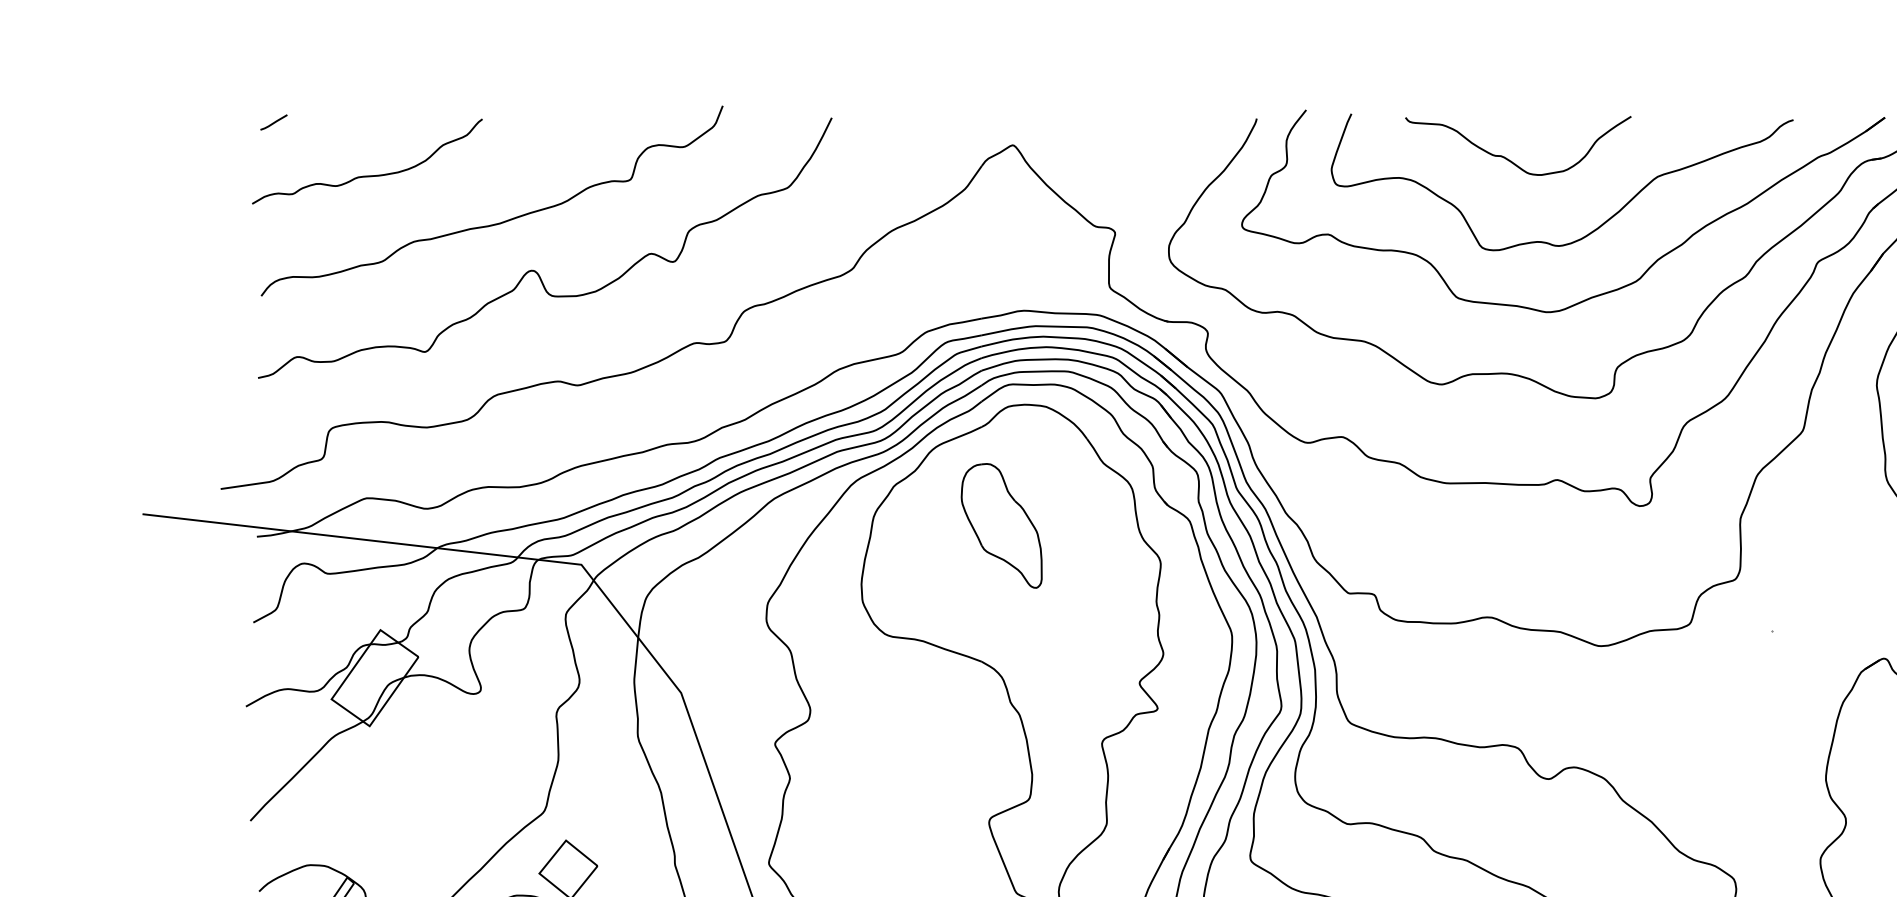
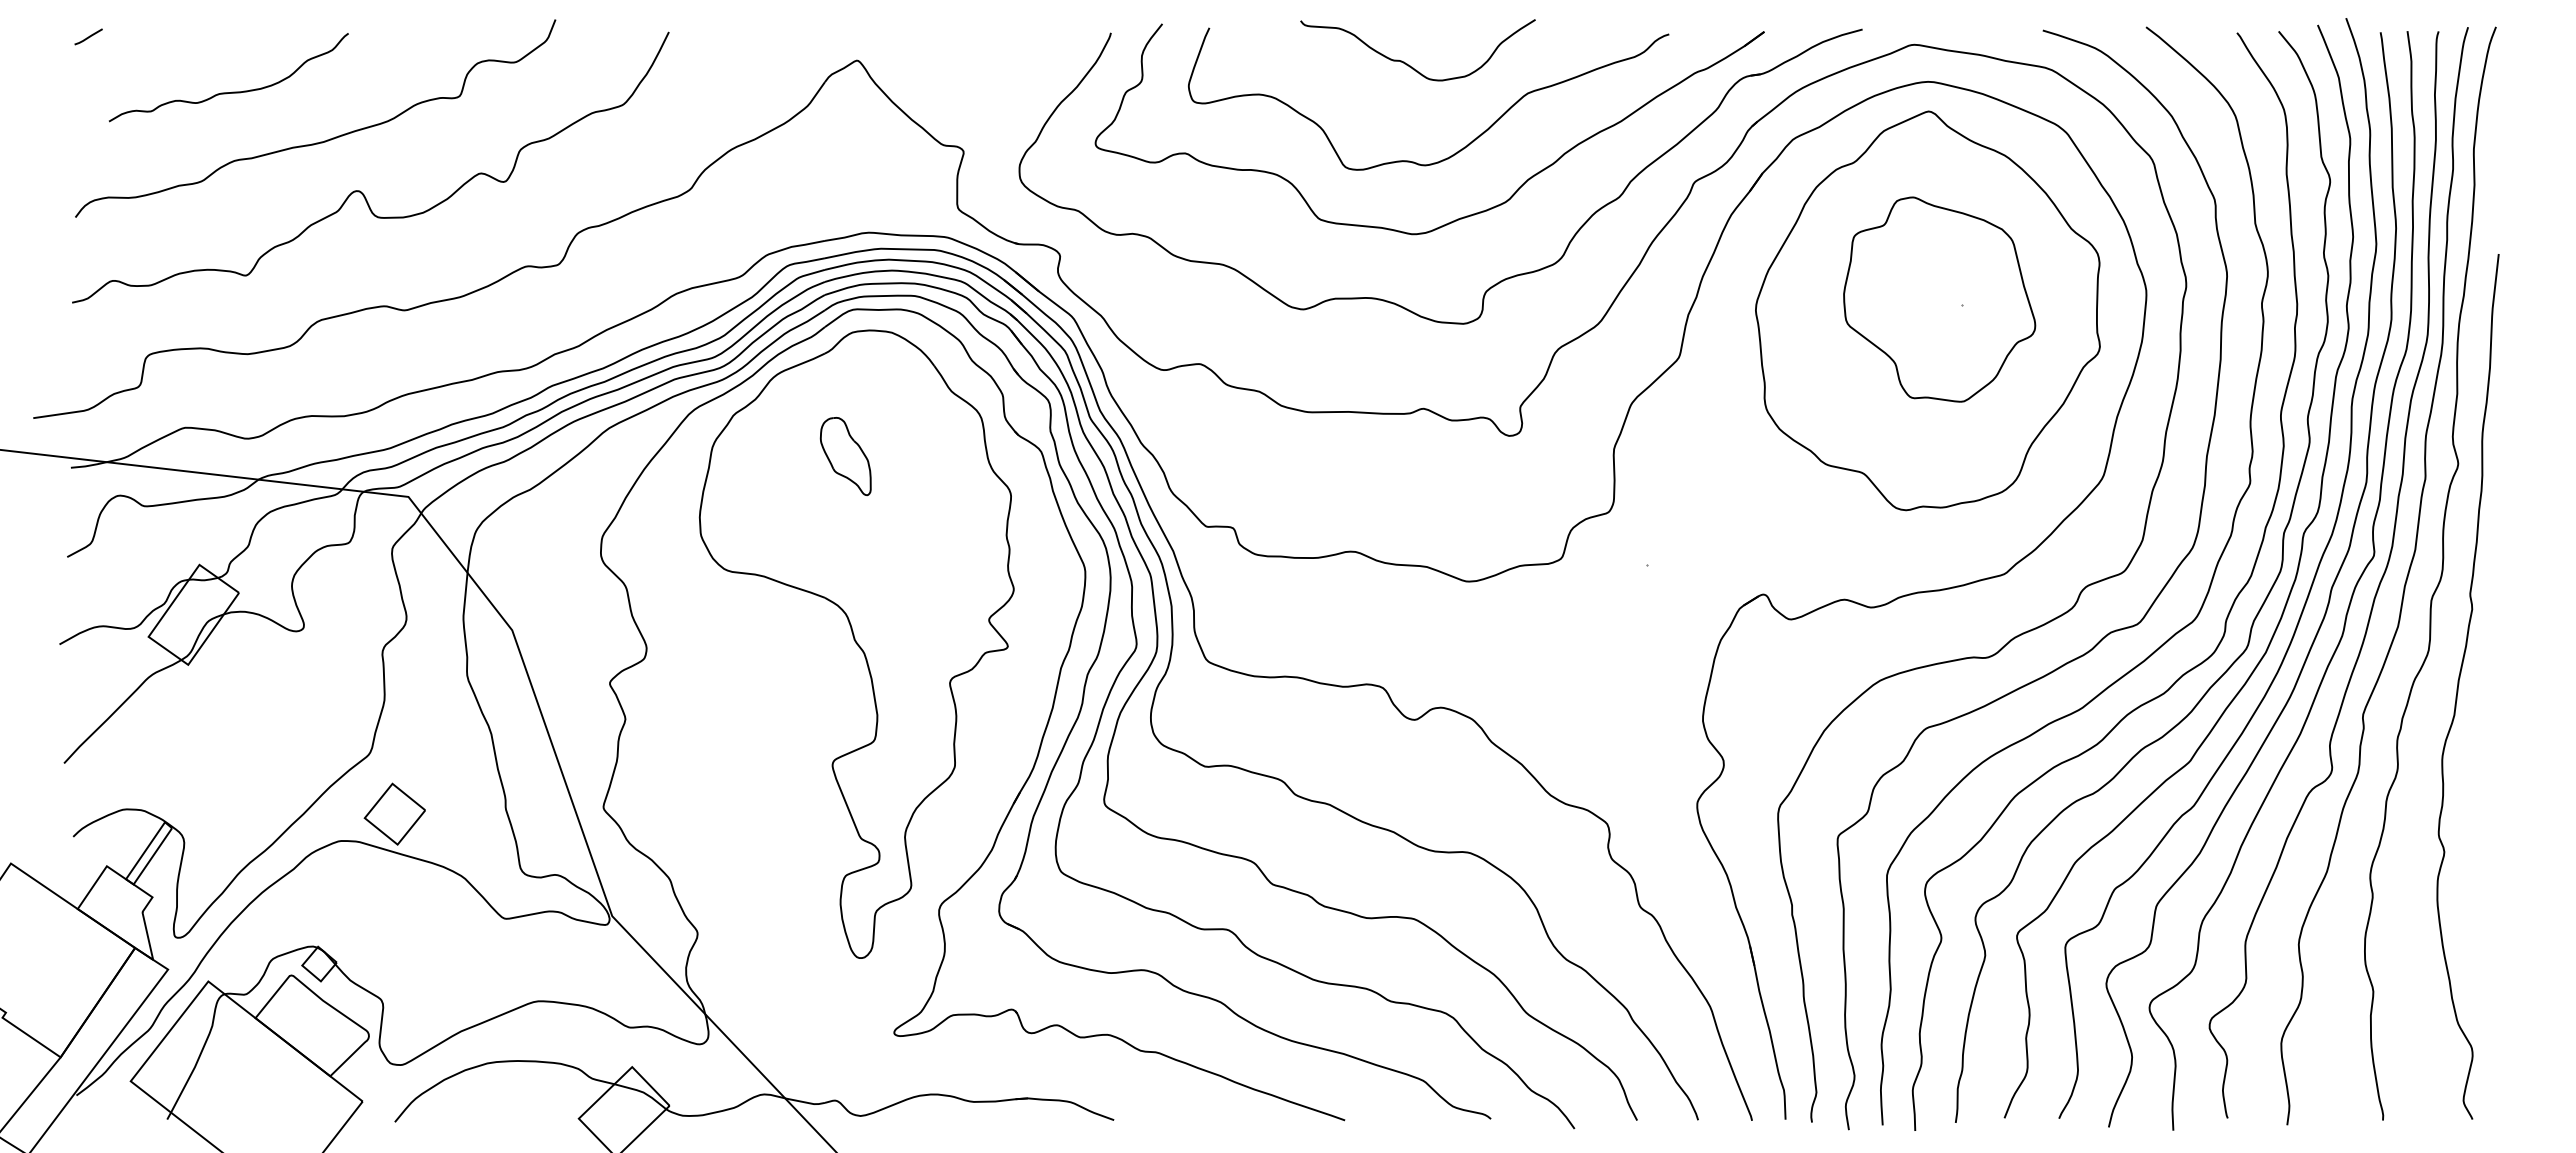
curve: (1508, 158) -> (1407, 63), moved
curve: (370, 174) -> (232, 91), moved
part: (1001, 525) -> (845, 456), size x0.6

